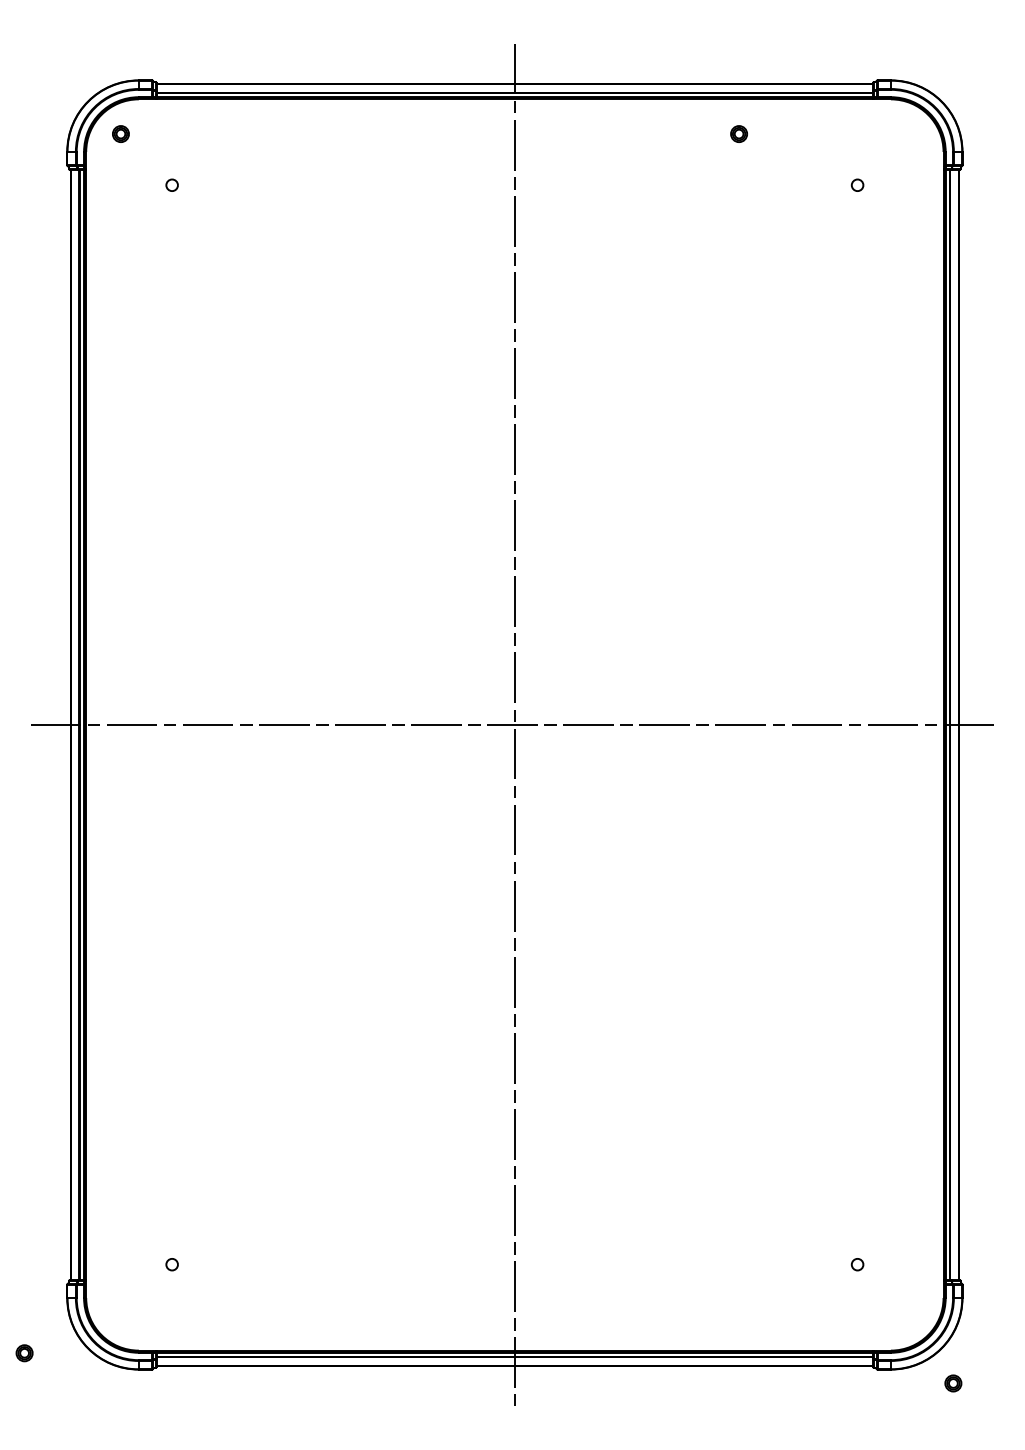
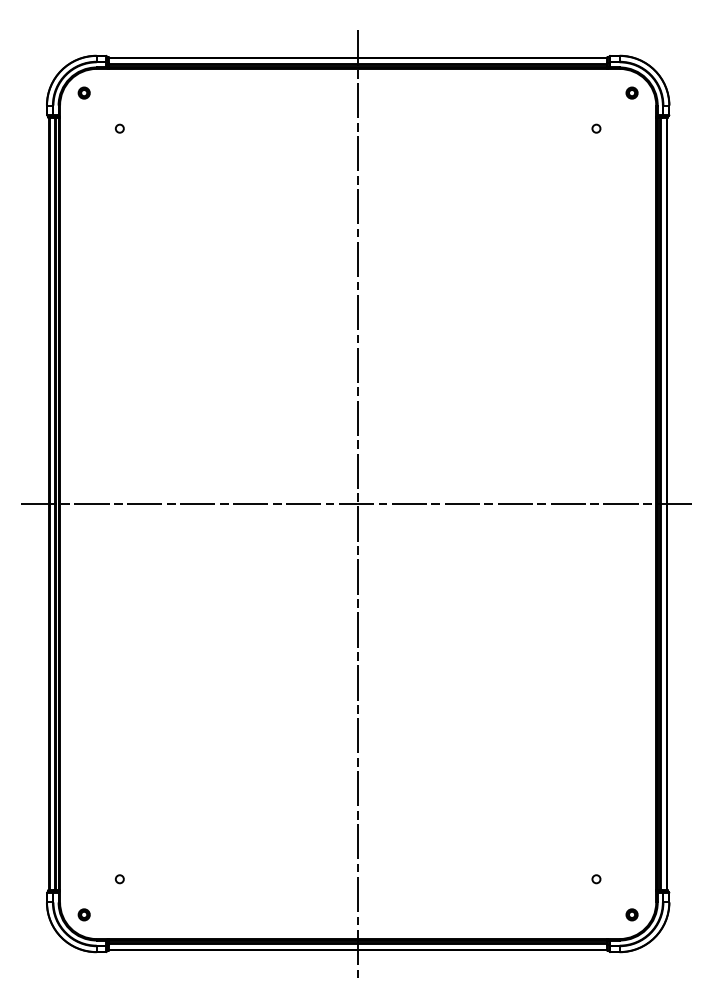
part: (738, 133) -> (631, 92), moved
part: (23, 1352) -> (83, 914), moved
part: (952, 1382) -> (631, 914), moved

